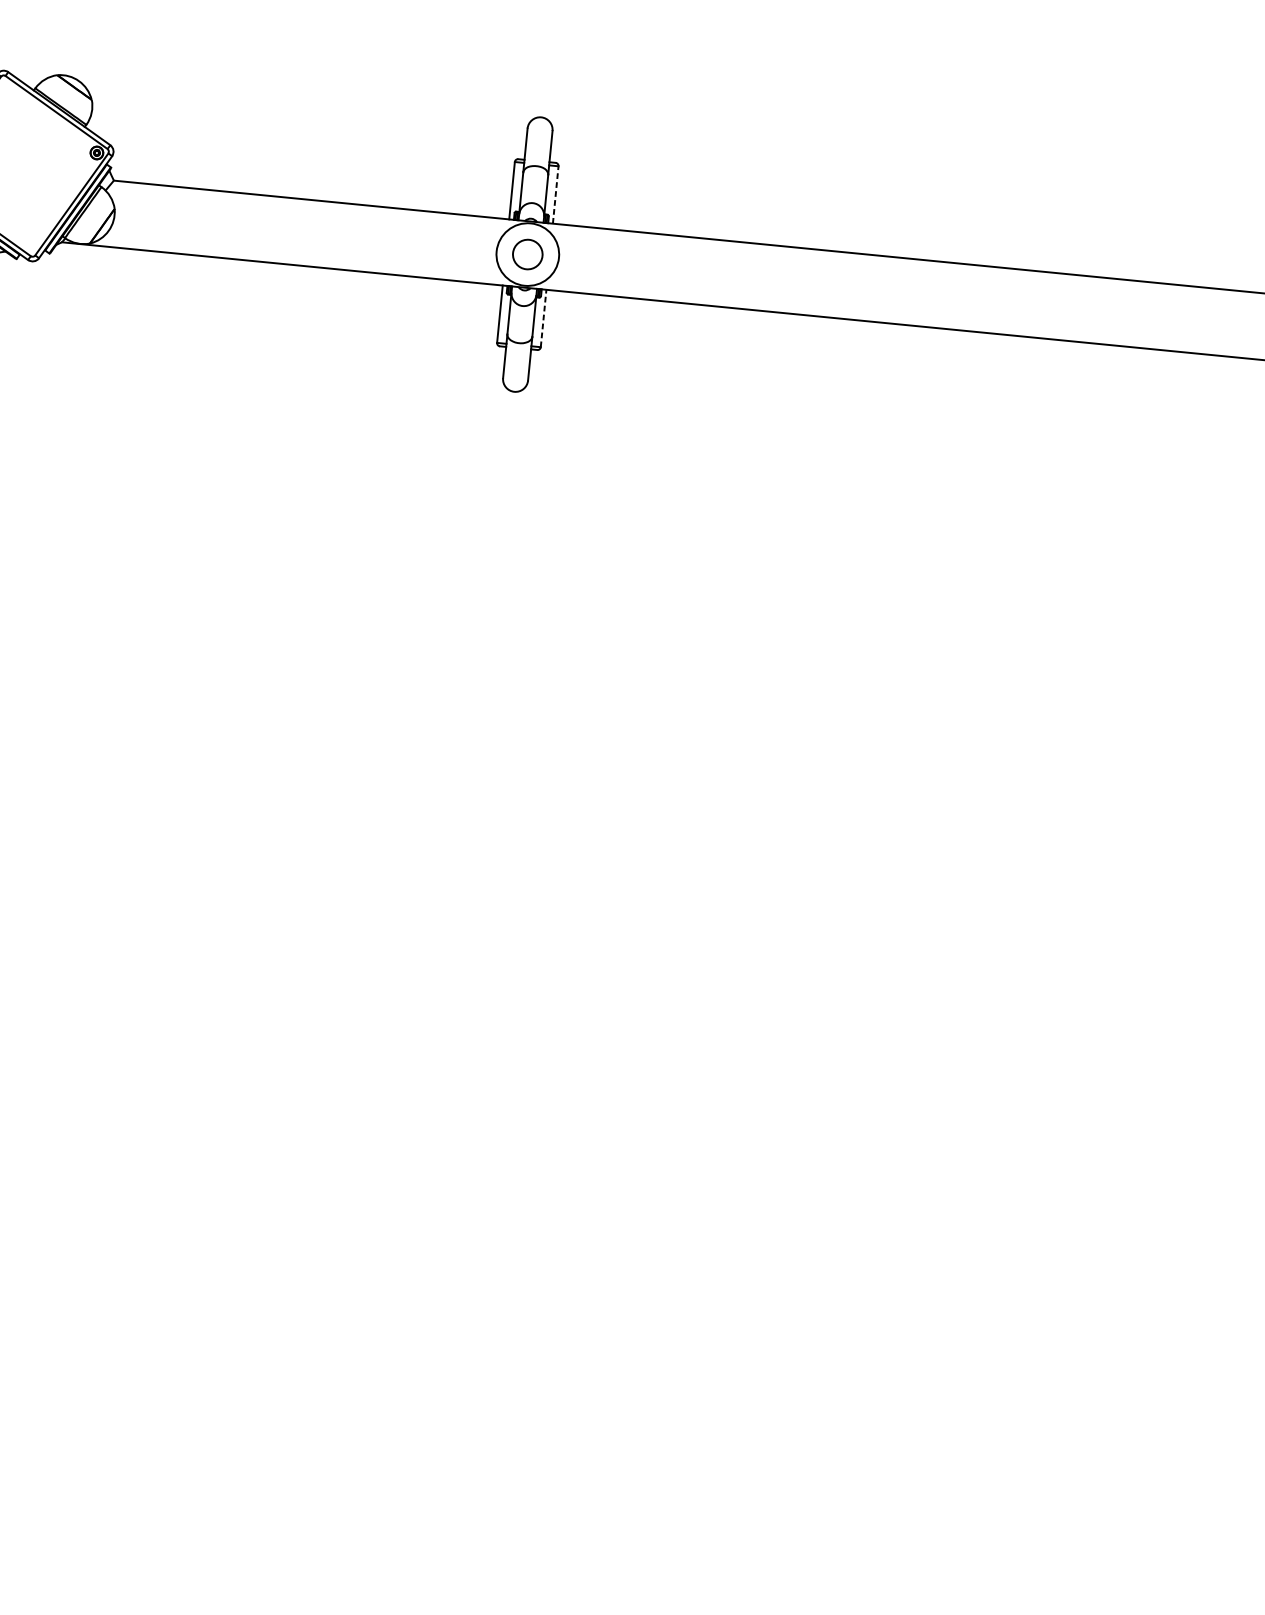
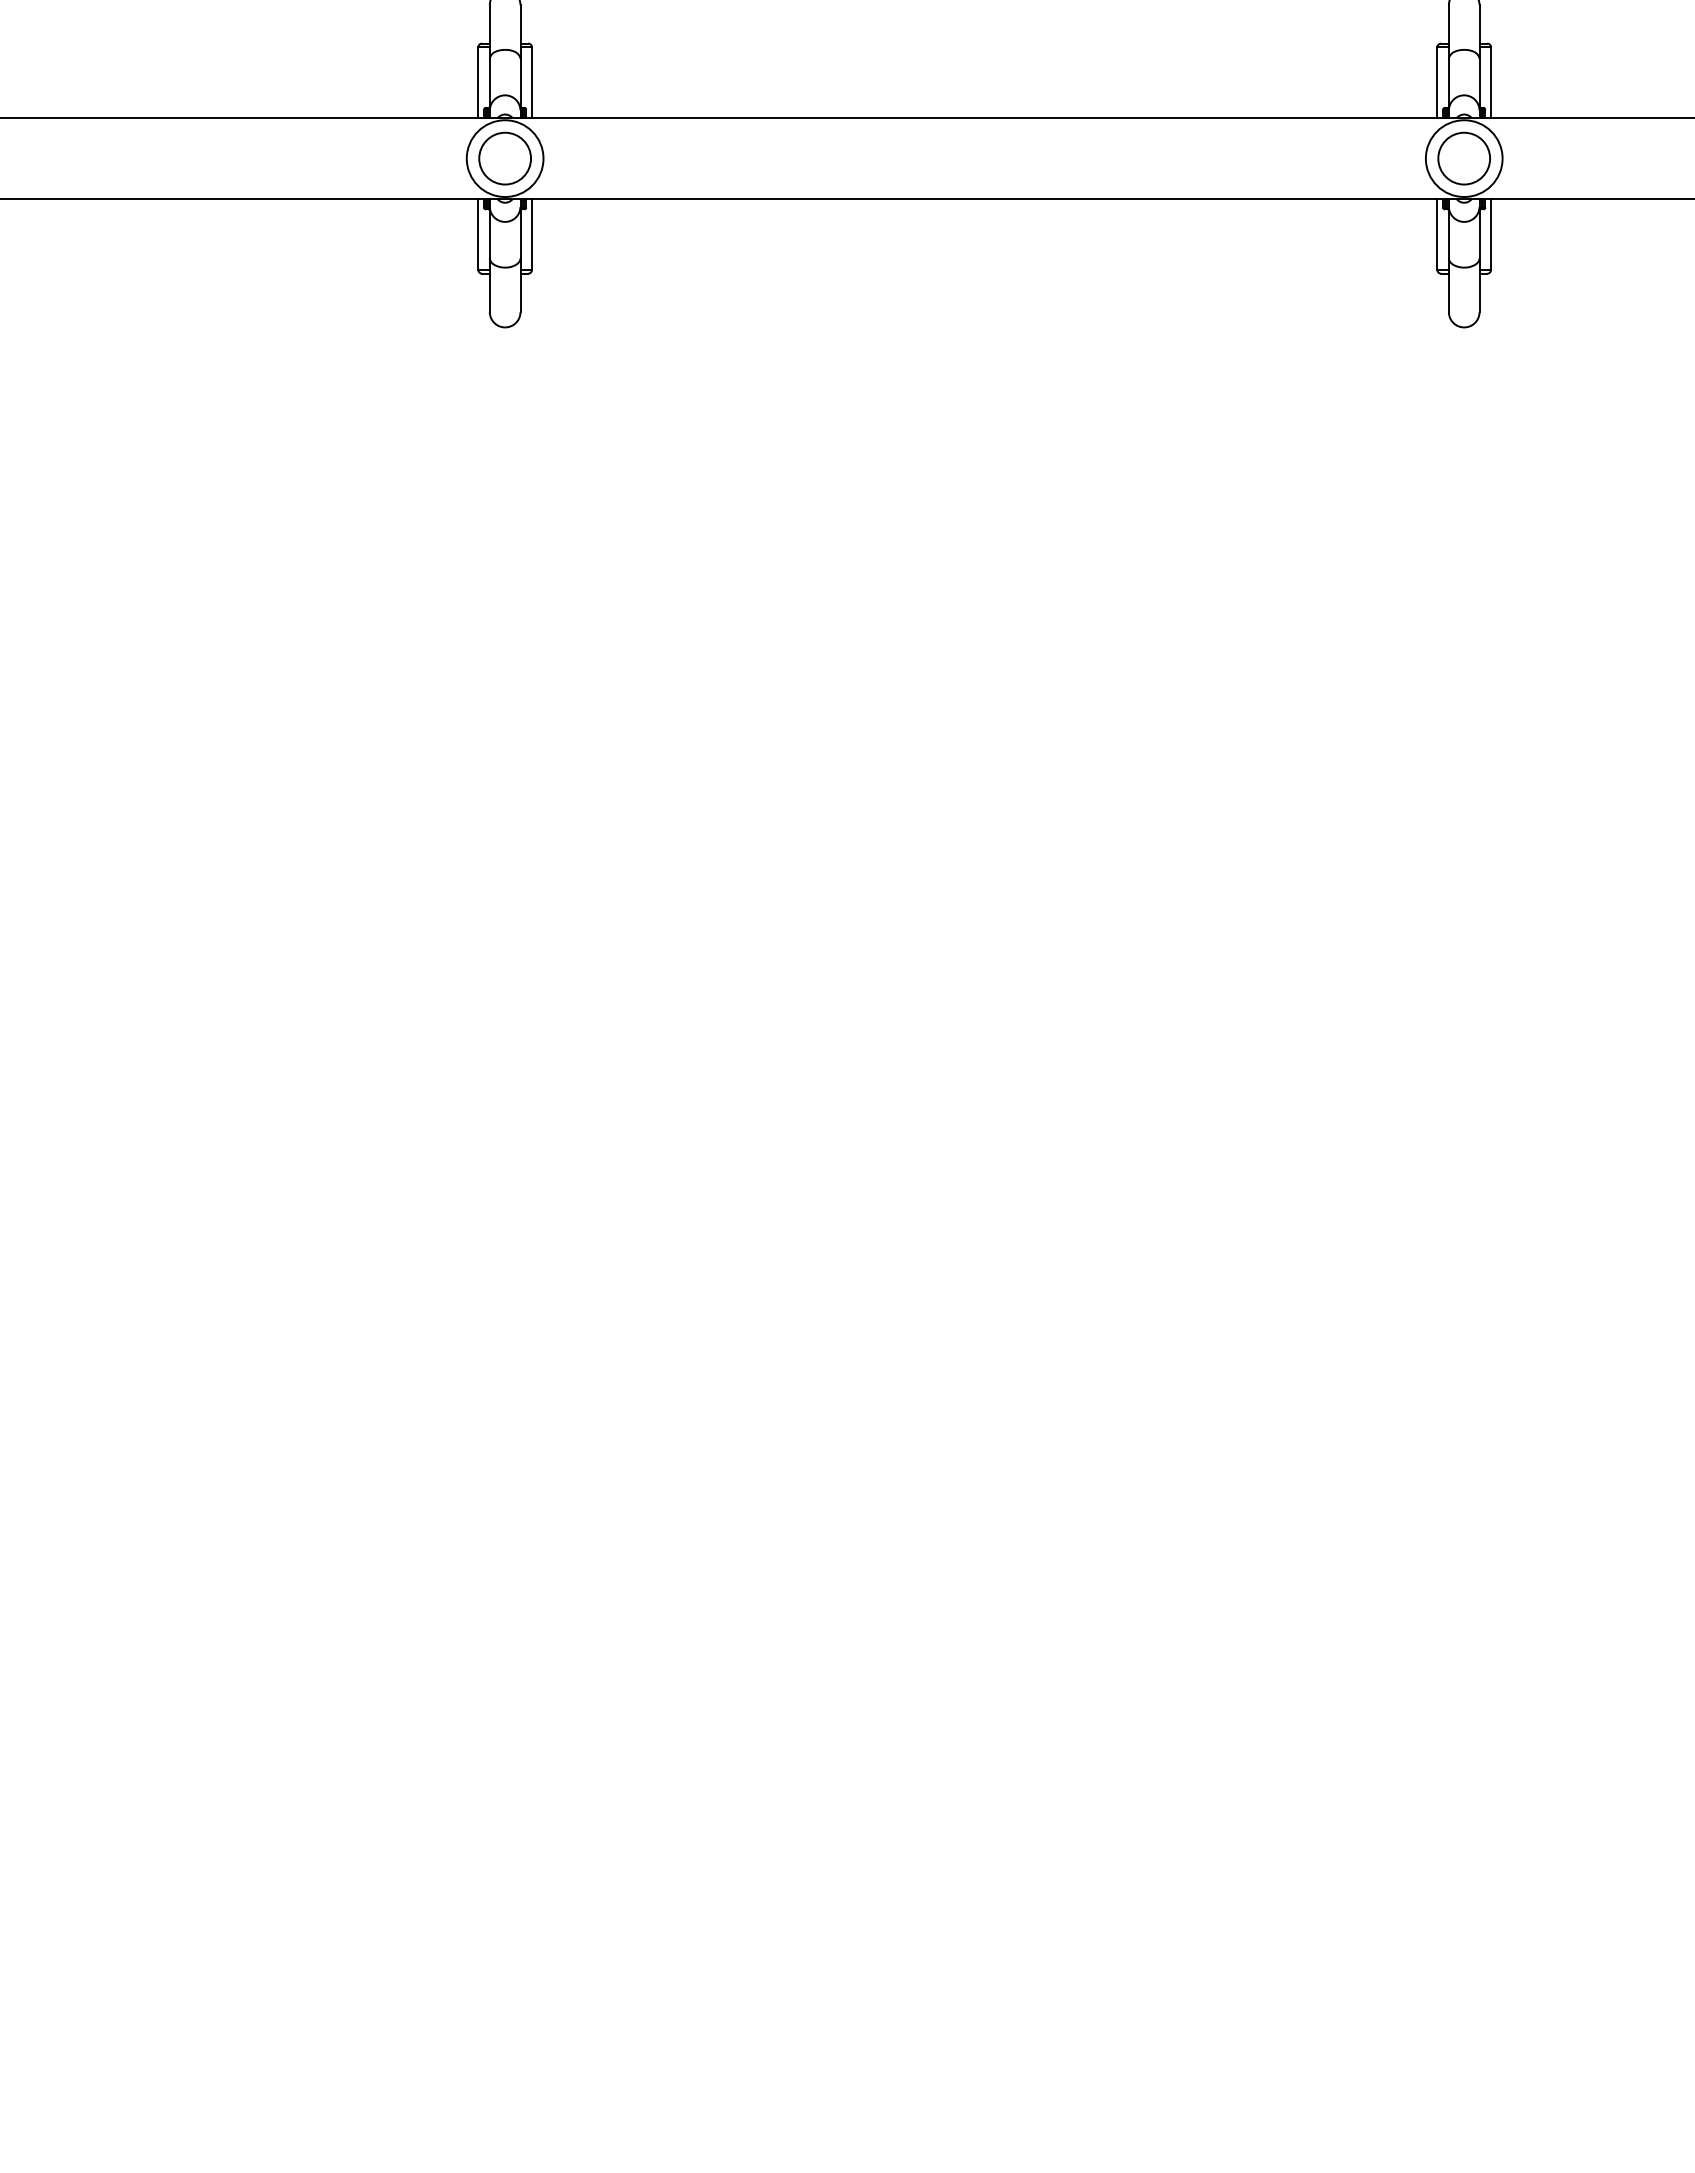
line: (556, 194) -> (532, 82), dashed -> solid
circle: (527, 254) -> (504, 158), size x1.43
line: (544, 318) -> (532, 234), dashed -> solid

